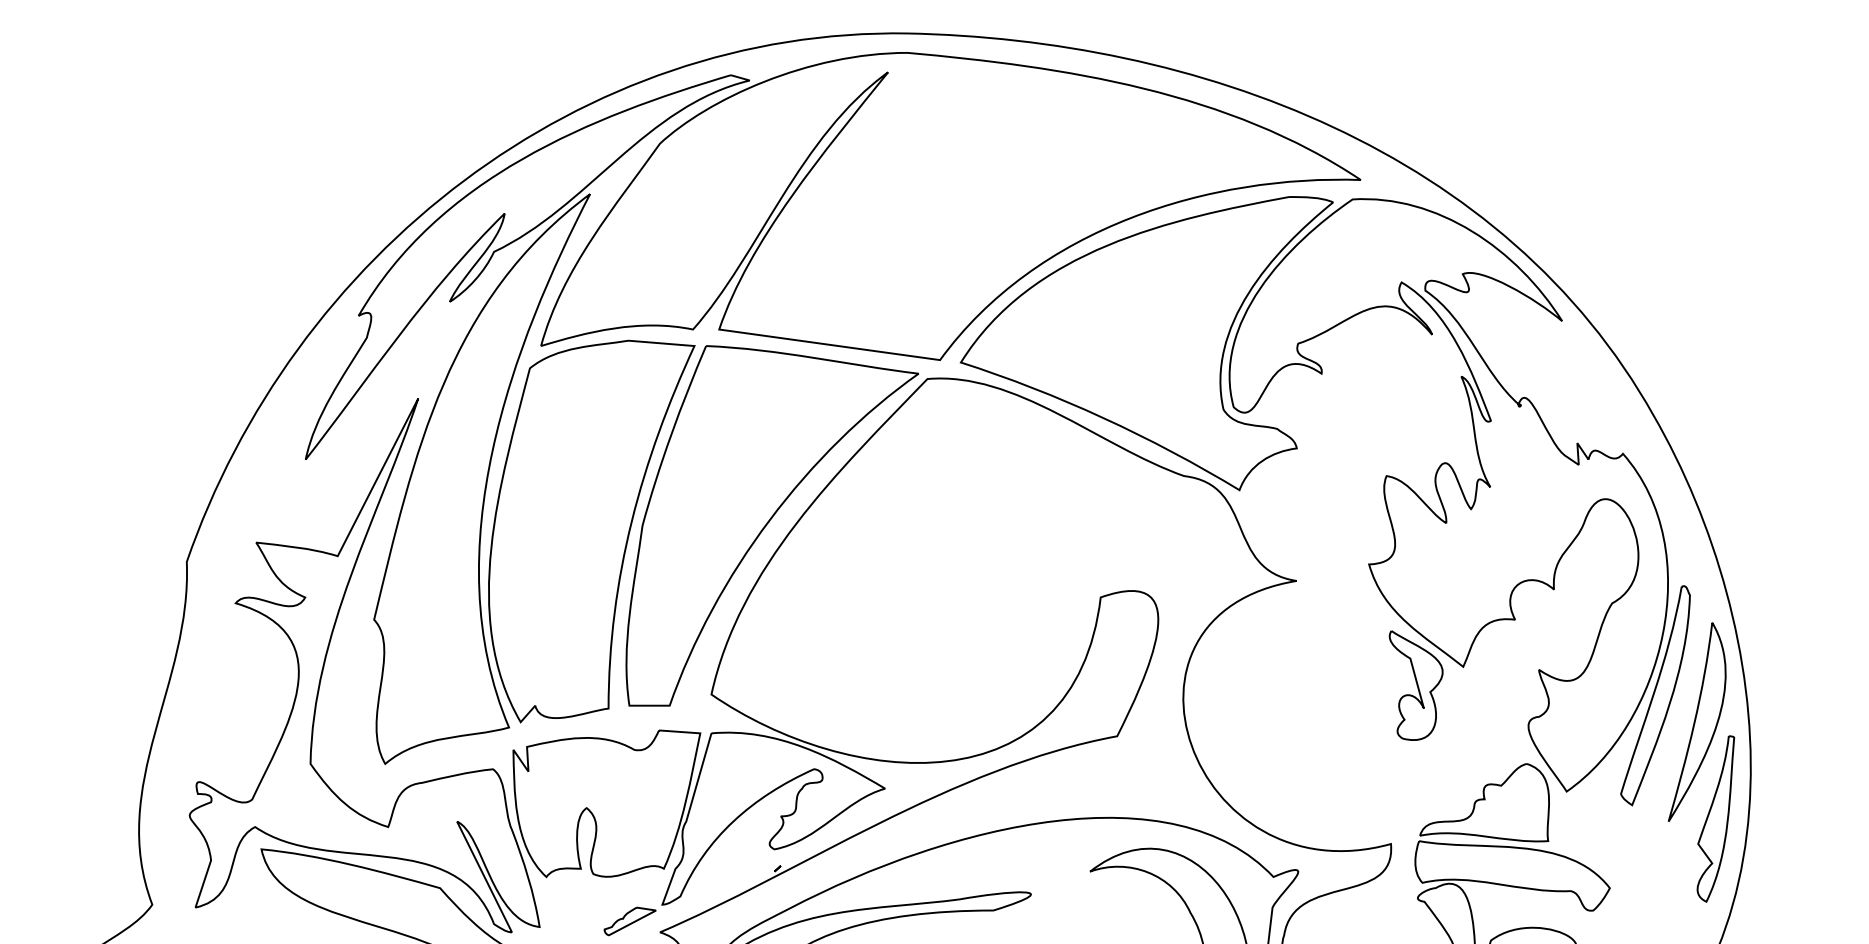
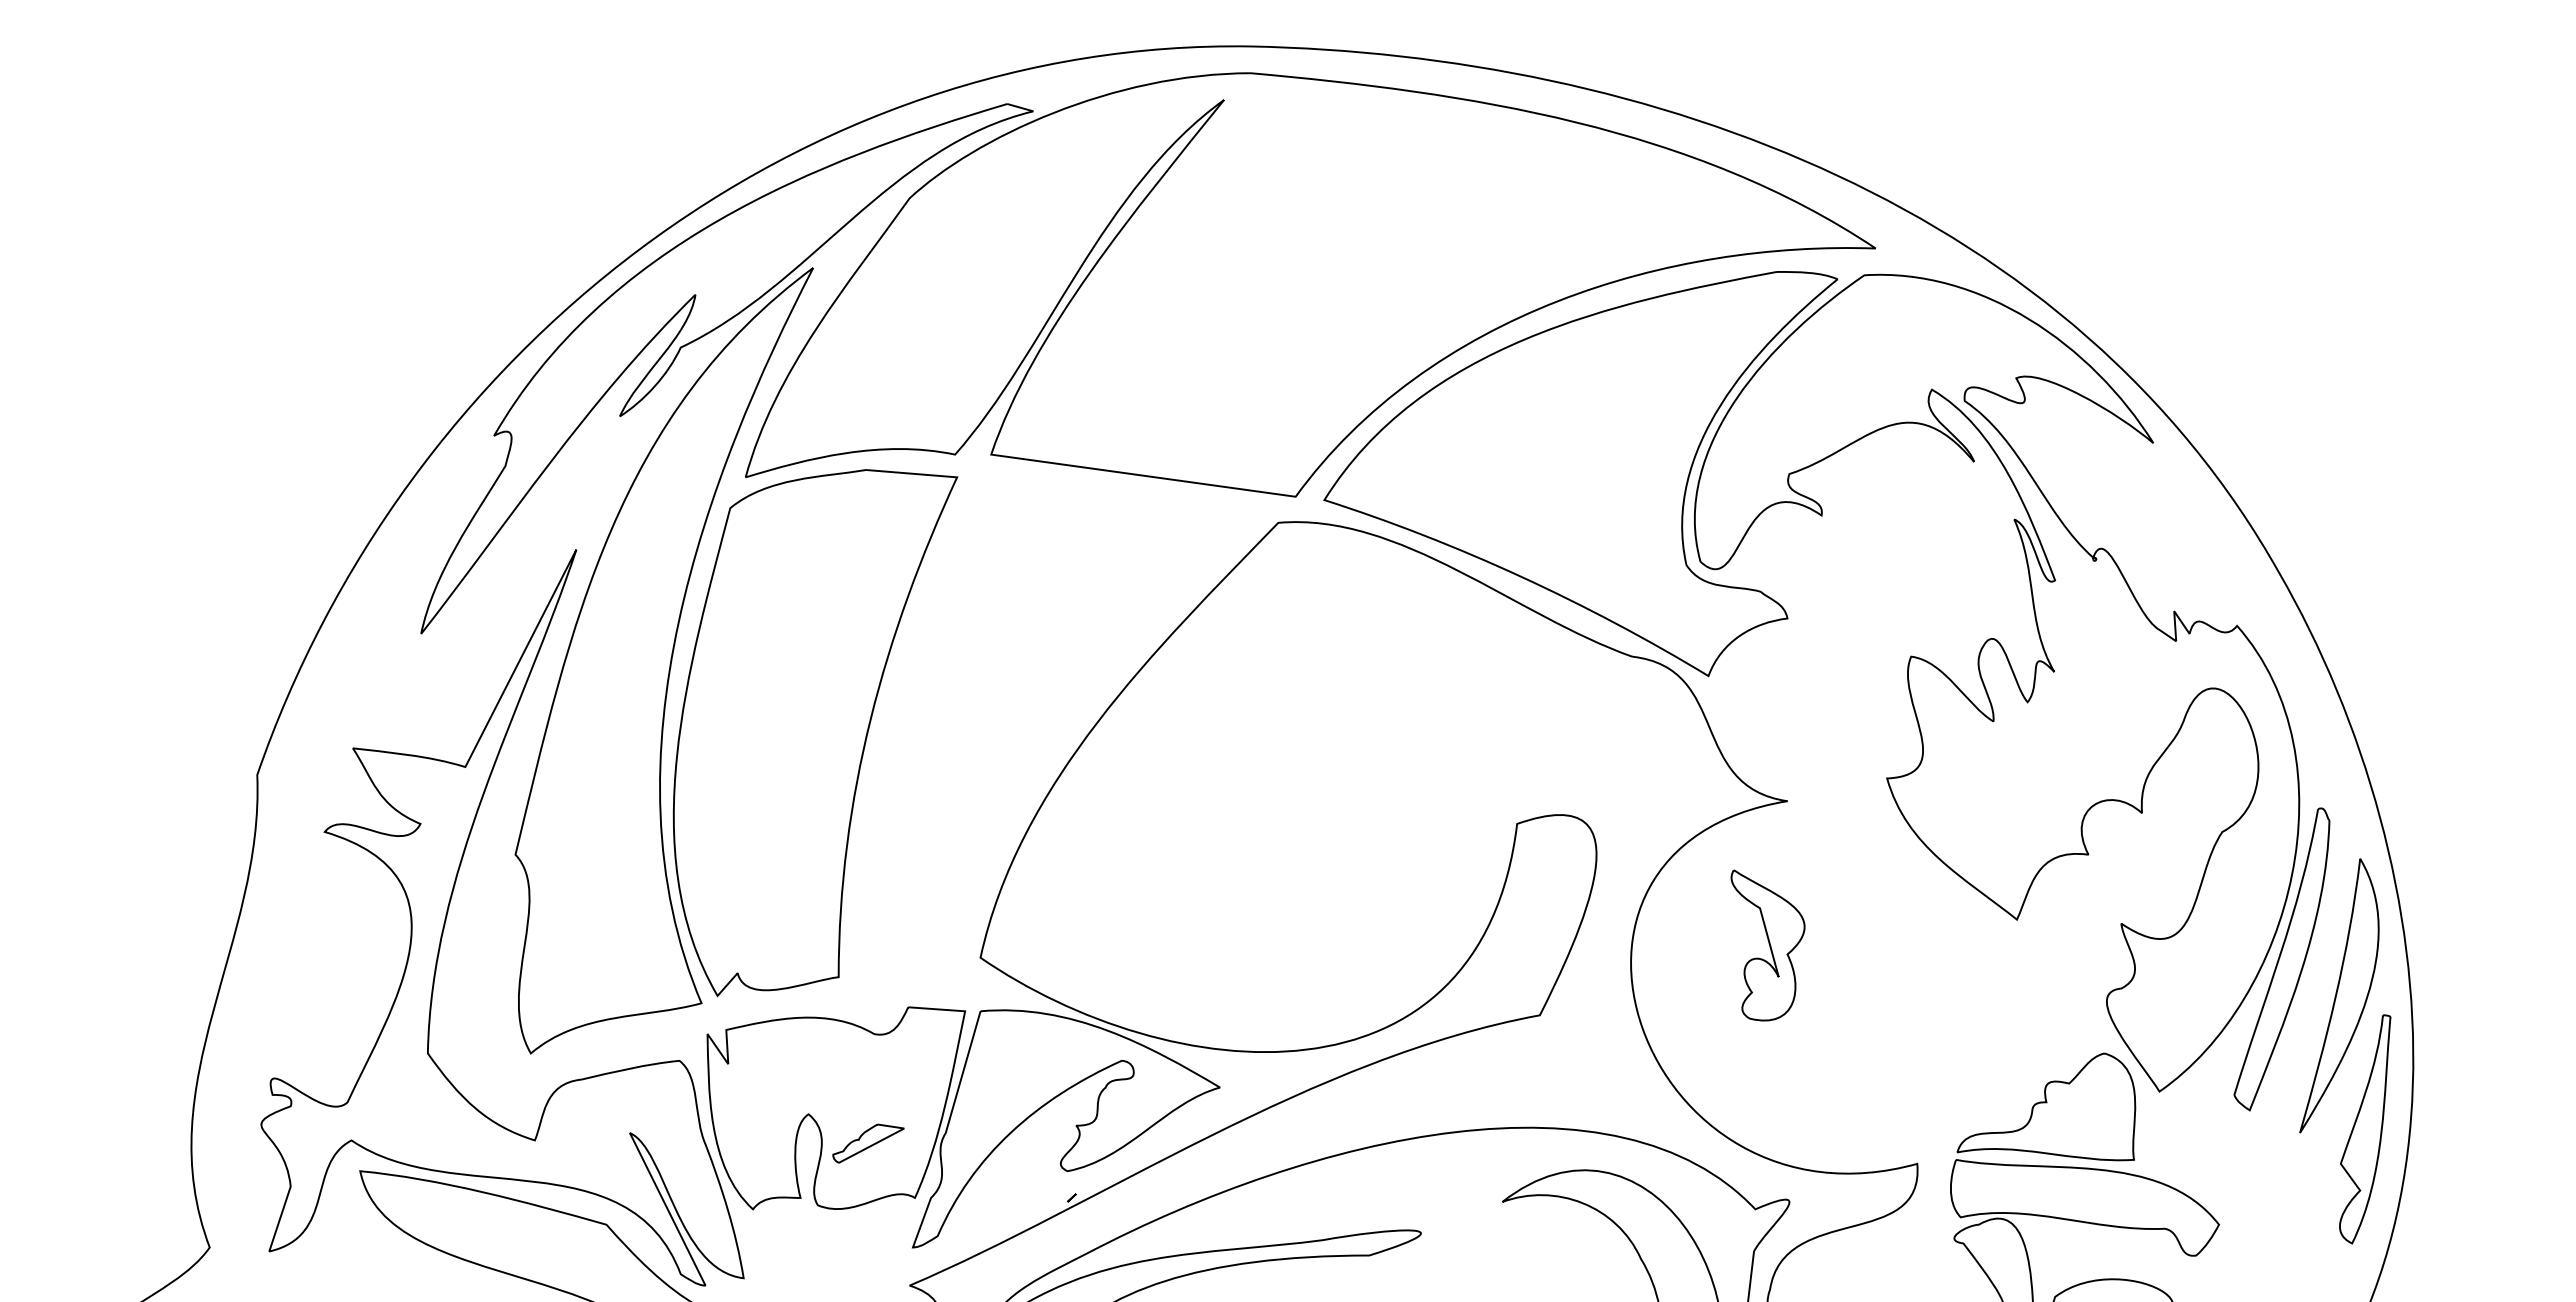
part: (768, 523) -> (1059, 721), removed
part: (1415, 685) -> (1767, 945), moved
part: (630, 921) -> (868, 1143), moved

